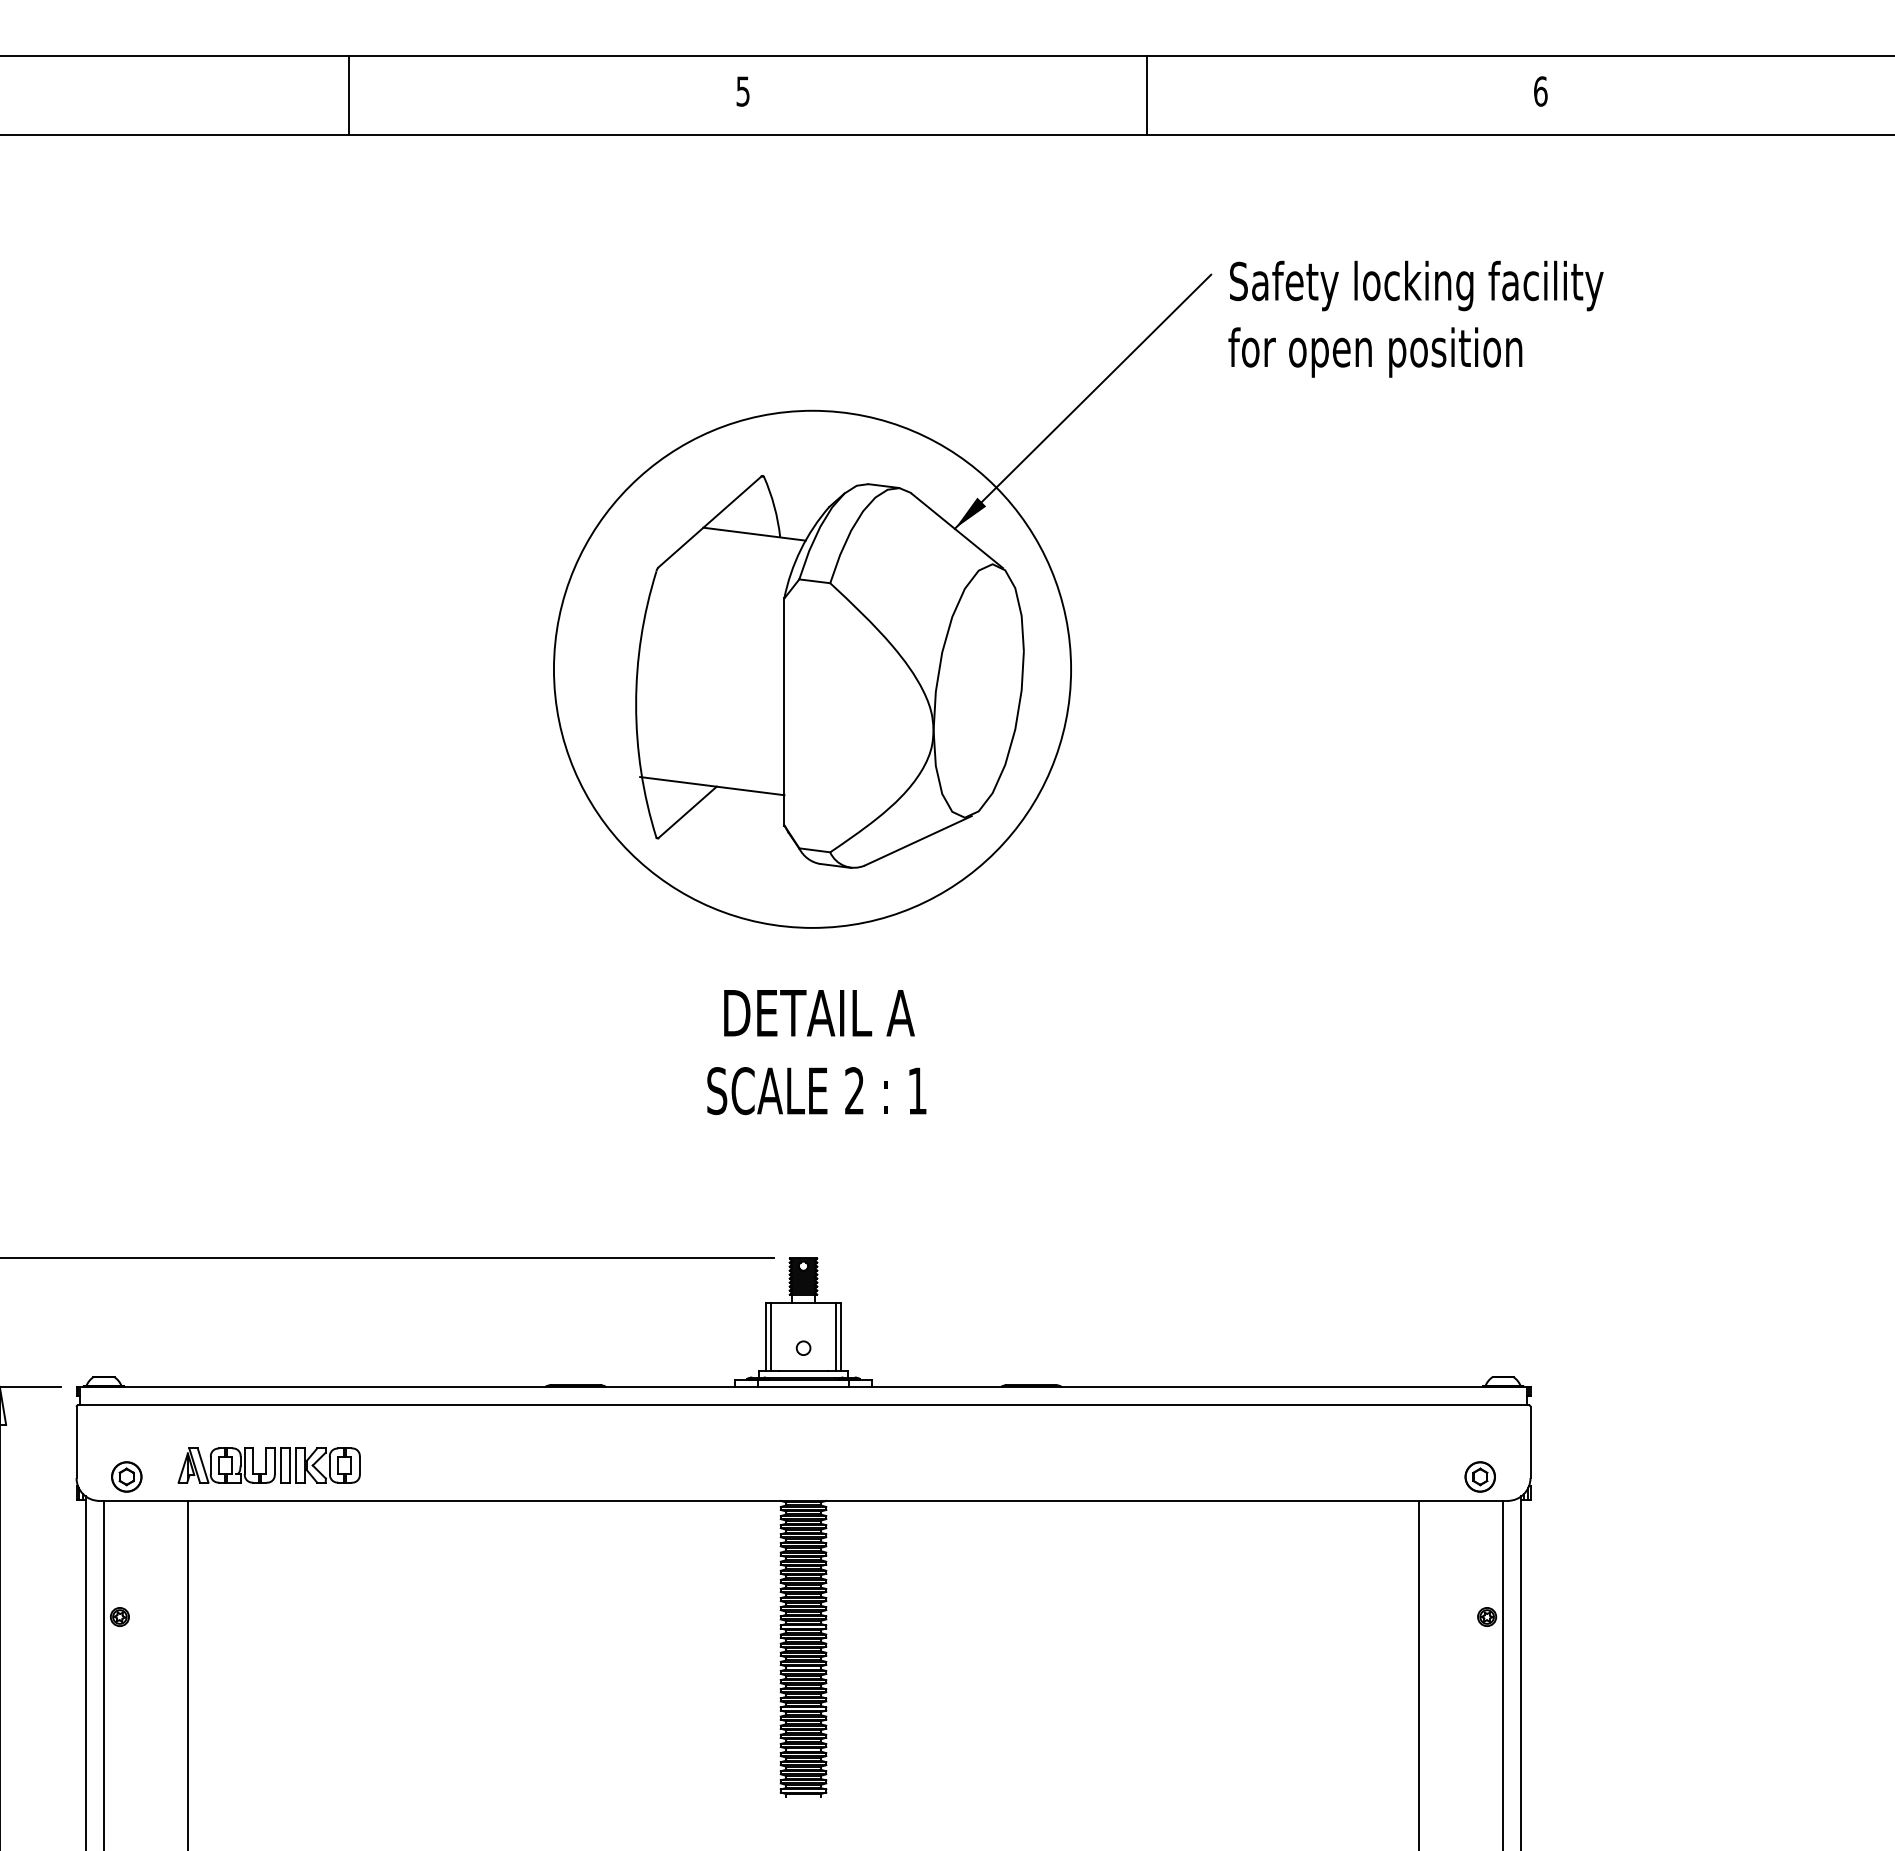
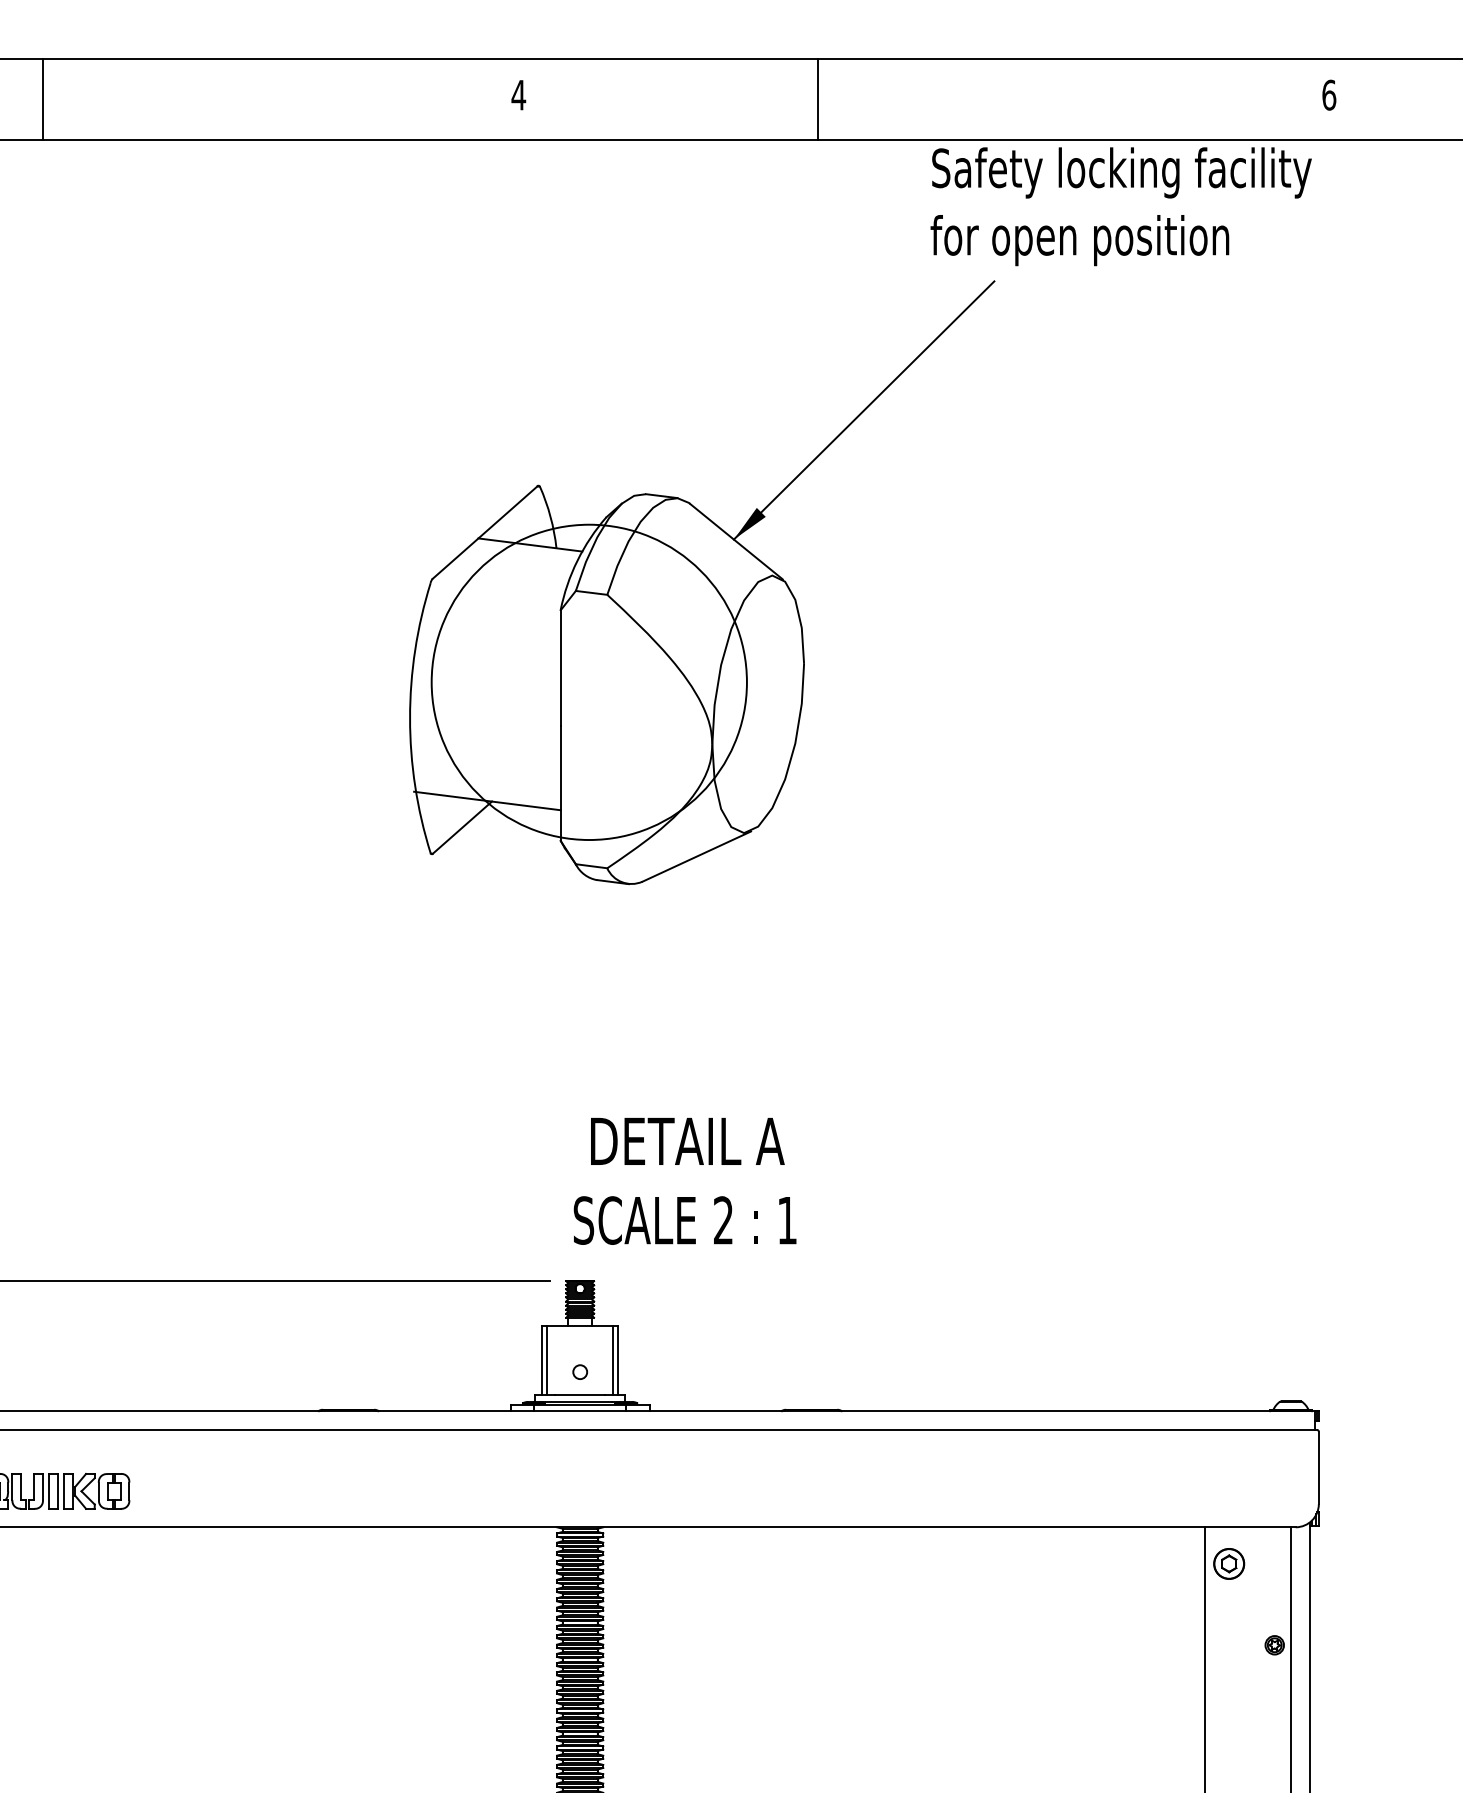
text: (742, 91) -> (518, 95), 5 -> 4
line: (349, 95) -> (43, 99), moved
line: (1146, 95) -> (817, 99), moved
text: (1415, 318) -> (1120, 205), moved
circle: (812, 668) -> (589, 681), size x0.6
text: (816, 1052) -> (684, 1181), moved
part: (1479, 1476) -> (1228, 1563), moved

